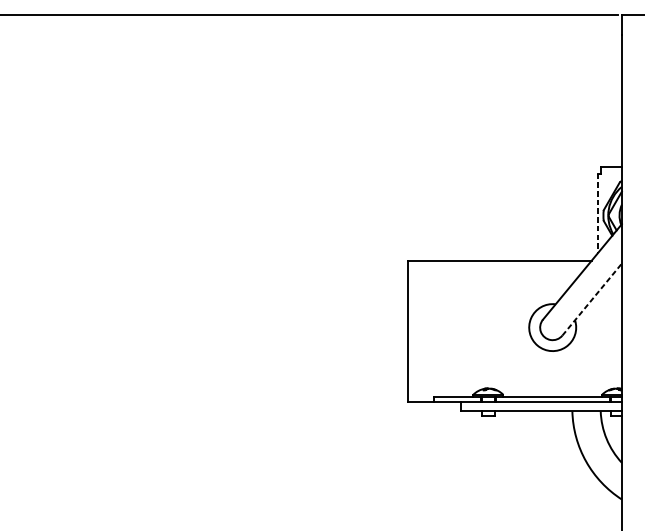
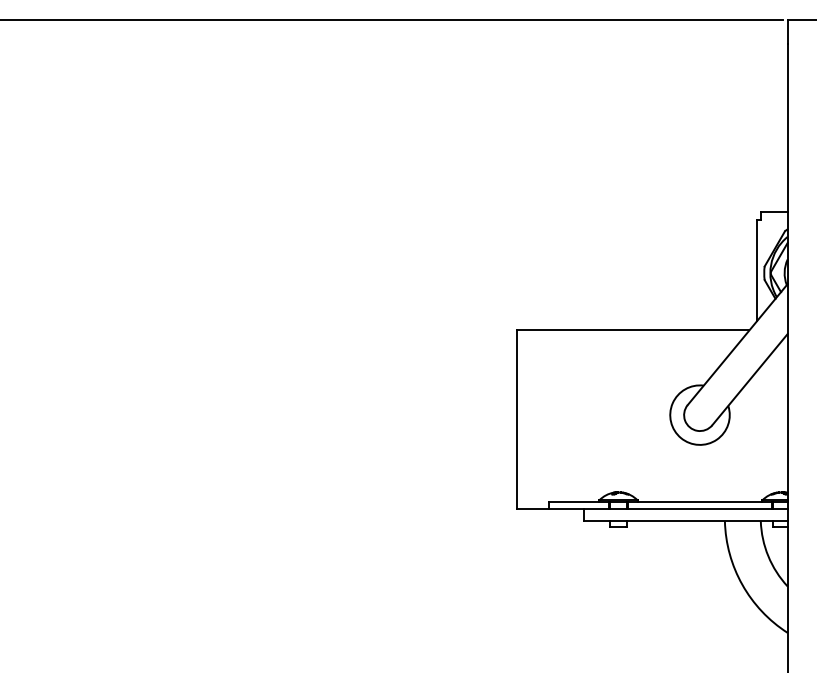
line: (598, 214) -> (757, 271), dashed -> solid
line: (592, 299) -> (750, 379), dashed -> solid

